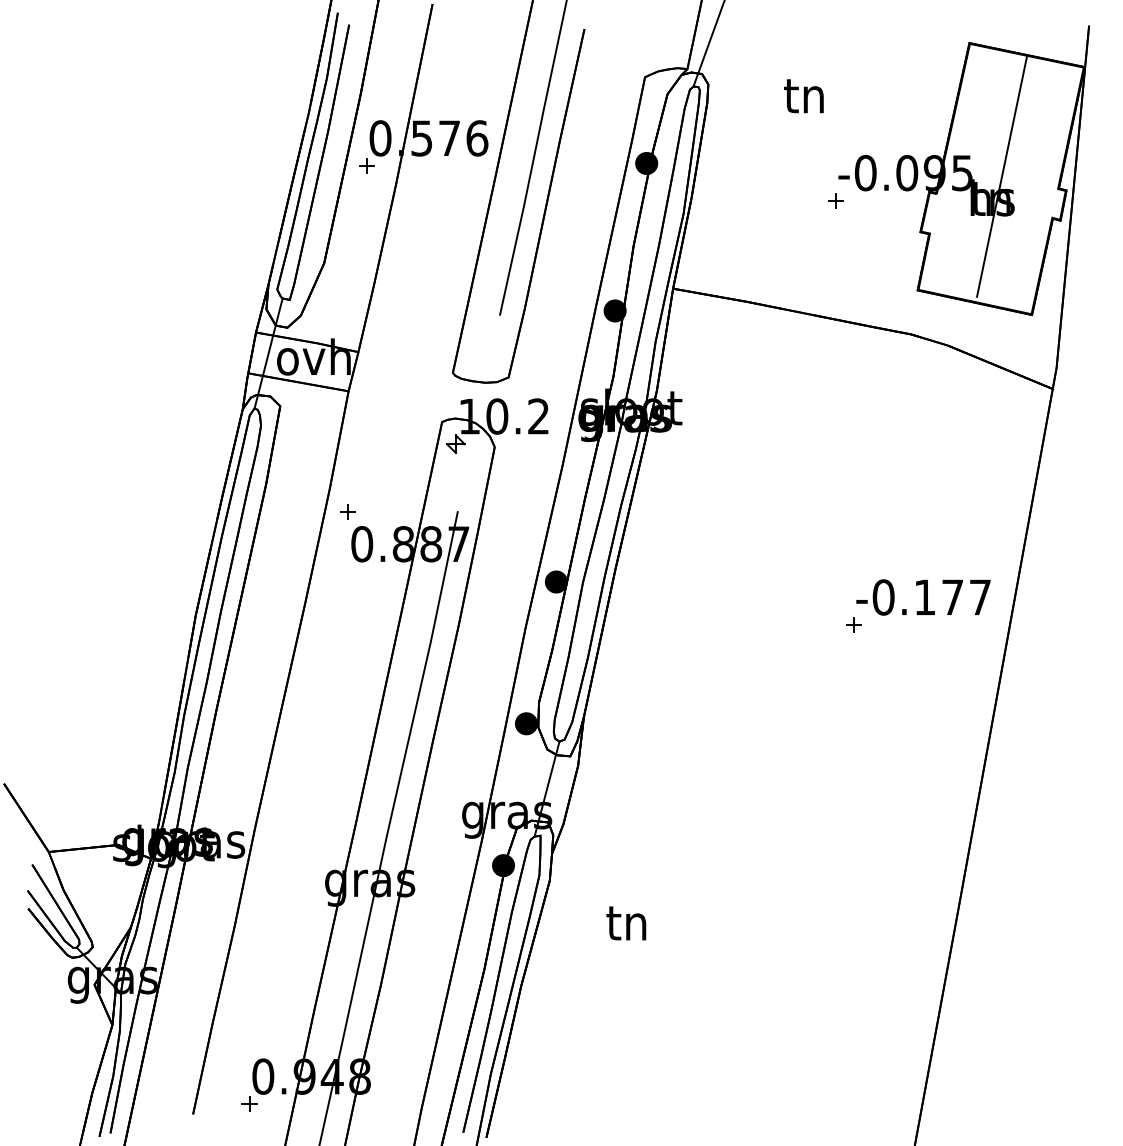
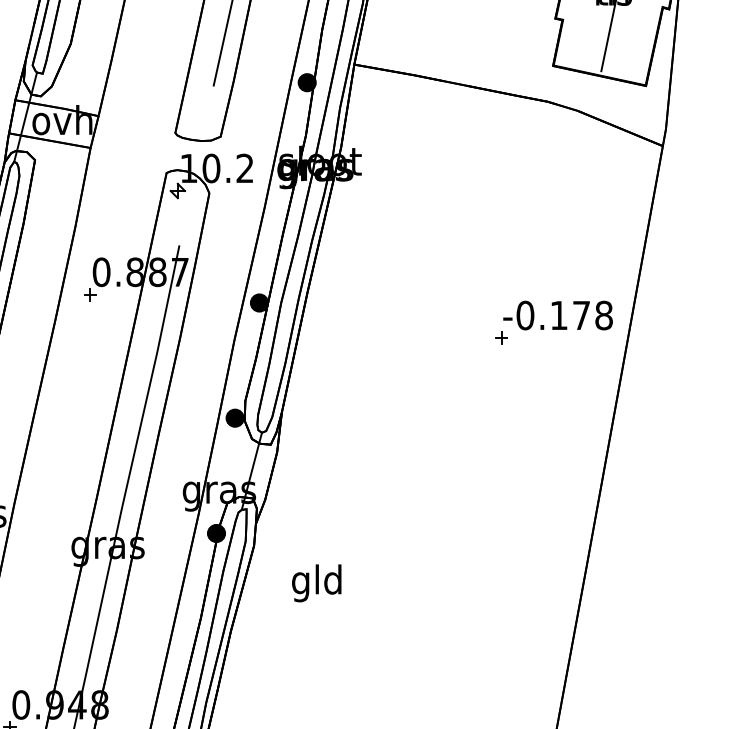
part: (347, 511) -> (89, 294), moved
text: (980, 597) -> (604, 315), -0.177 -> -0.178
text: (626, 926) -> (316, 582), tn -> gld

